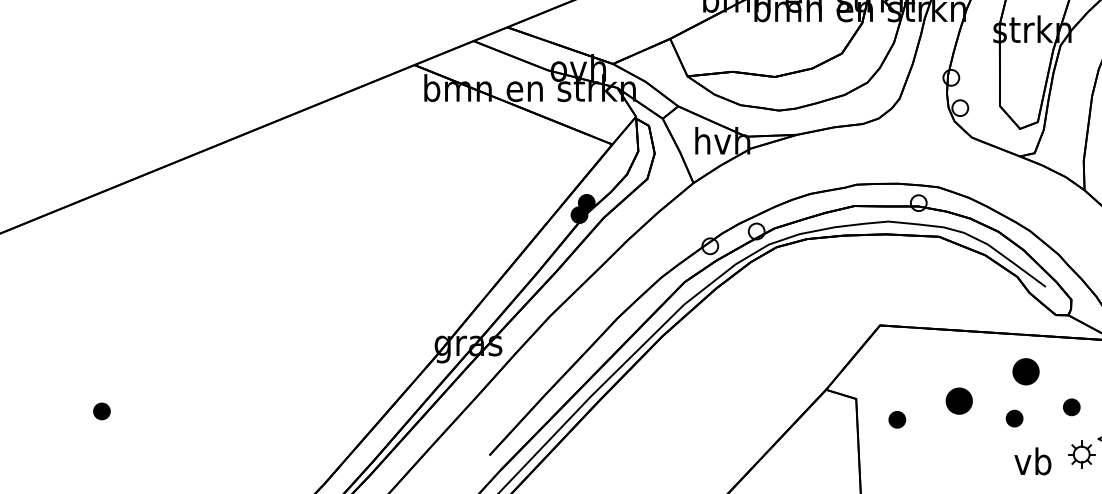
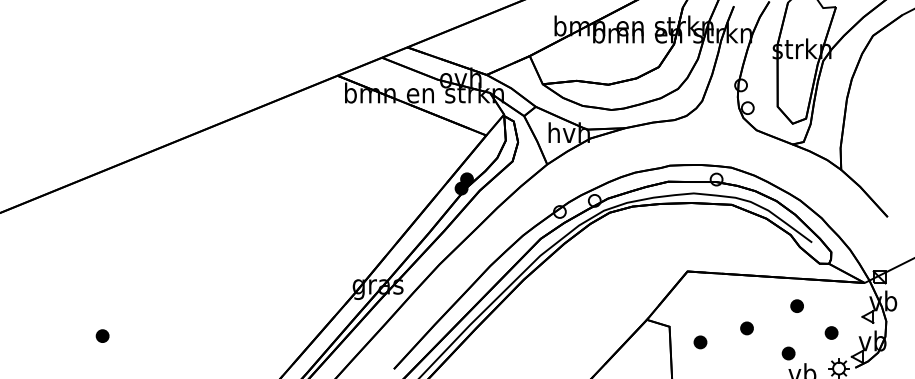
part: (1025, 370) -> (796, 305), size x0.62
part: (958, 401) -> (746, 328), size x0.62
part: (1014, 418) -> (788, 353), moved

